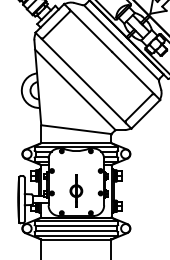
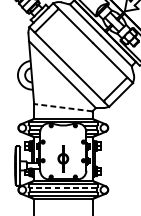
line: (75, 129) -> (62, 107), solid -> dashed
line: (75, 225) -> (62, 187), solid -> dashed

